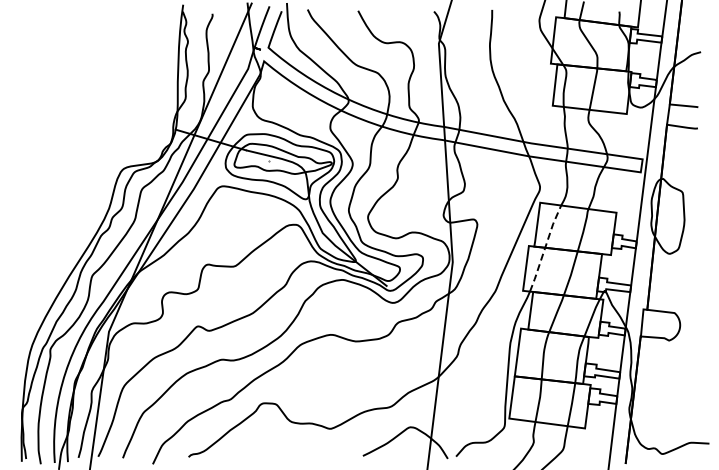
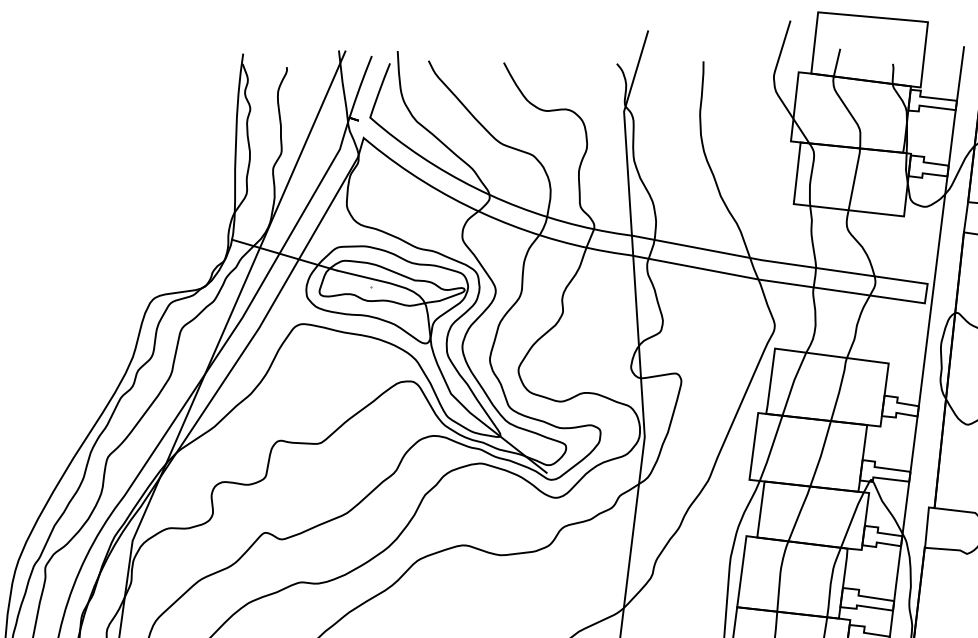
line: (545, 248) -> (782, 416), dashed -> solid

